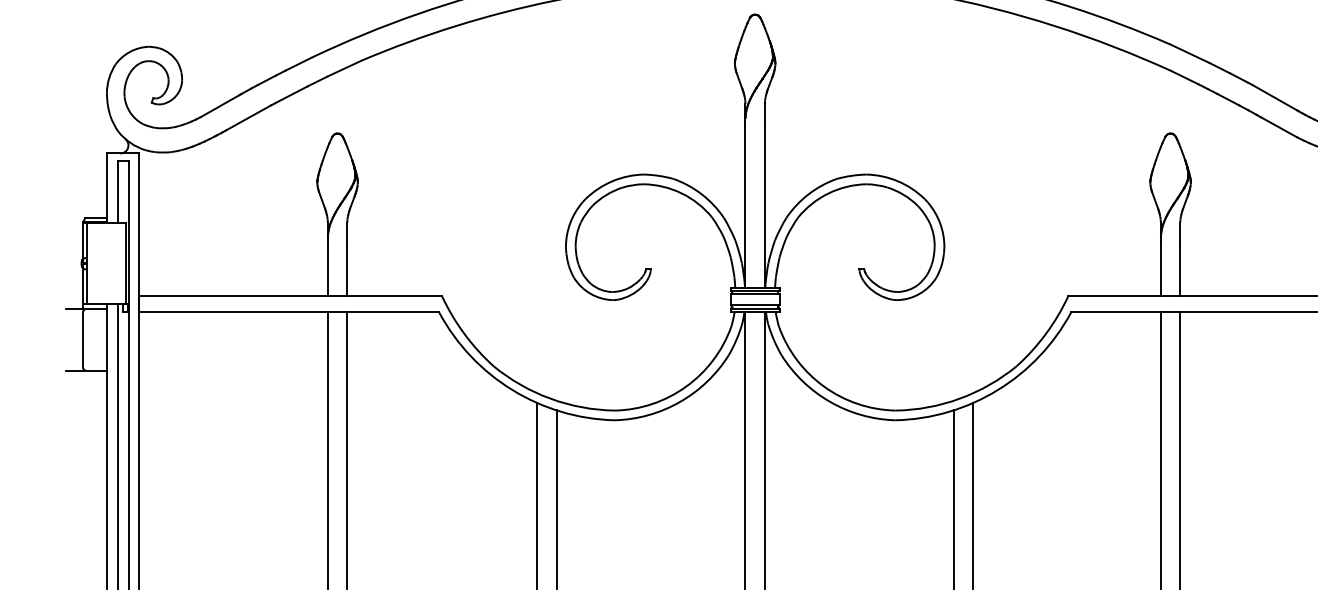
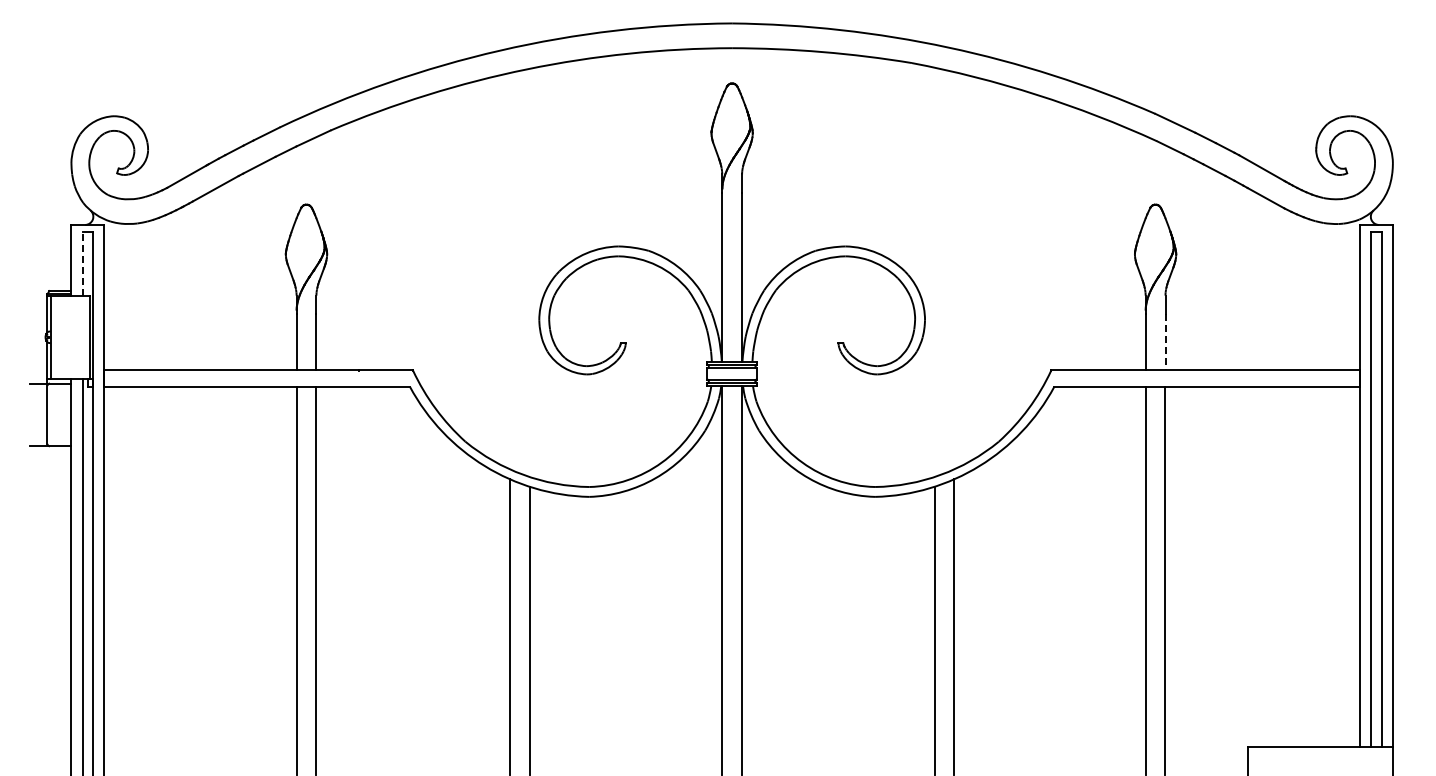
line: (117, 192) -> (82, 264), solid -> dashed
line: (1180, 268) -> (1165, 342), solid -> dashed

